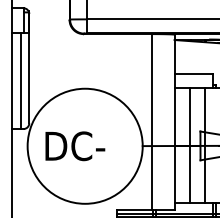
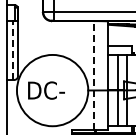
line: (22, 81) -> (13, 50), solid -> dashed
line: (151, 120) -> (93, 74), solid -> dashed

